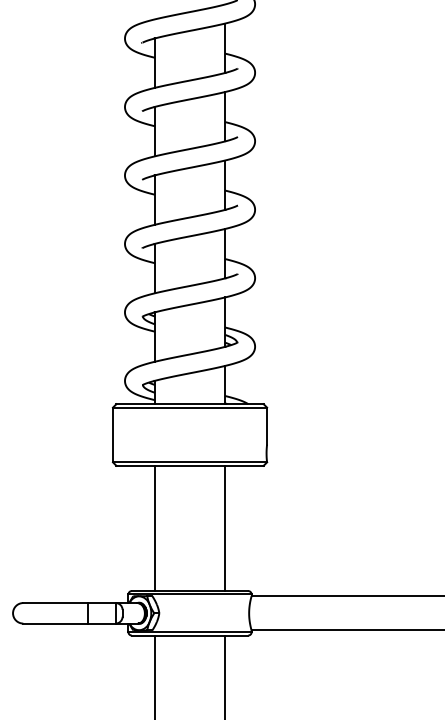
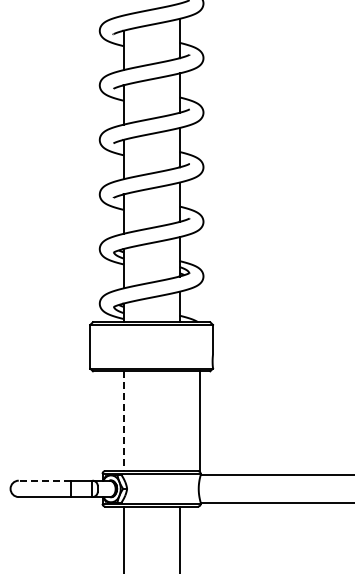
line: (154, 528) -> (123, 421), solid -> dashed
line: (225, 528) -> (199, 421), moved
line: (55, 602) -> (44, 480), solid -> dashed

